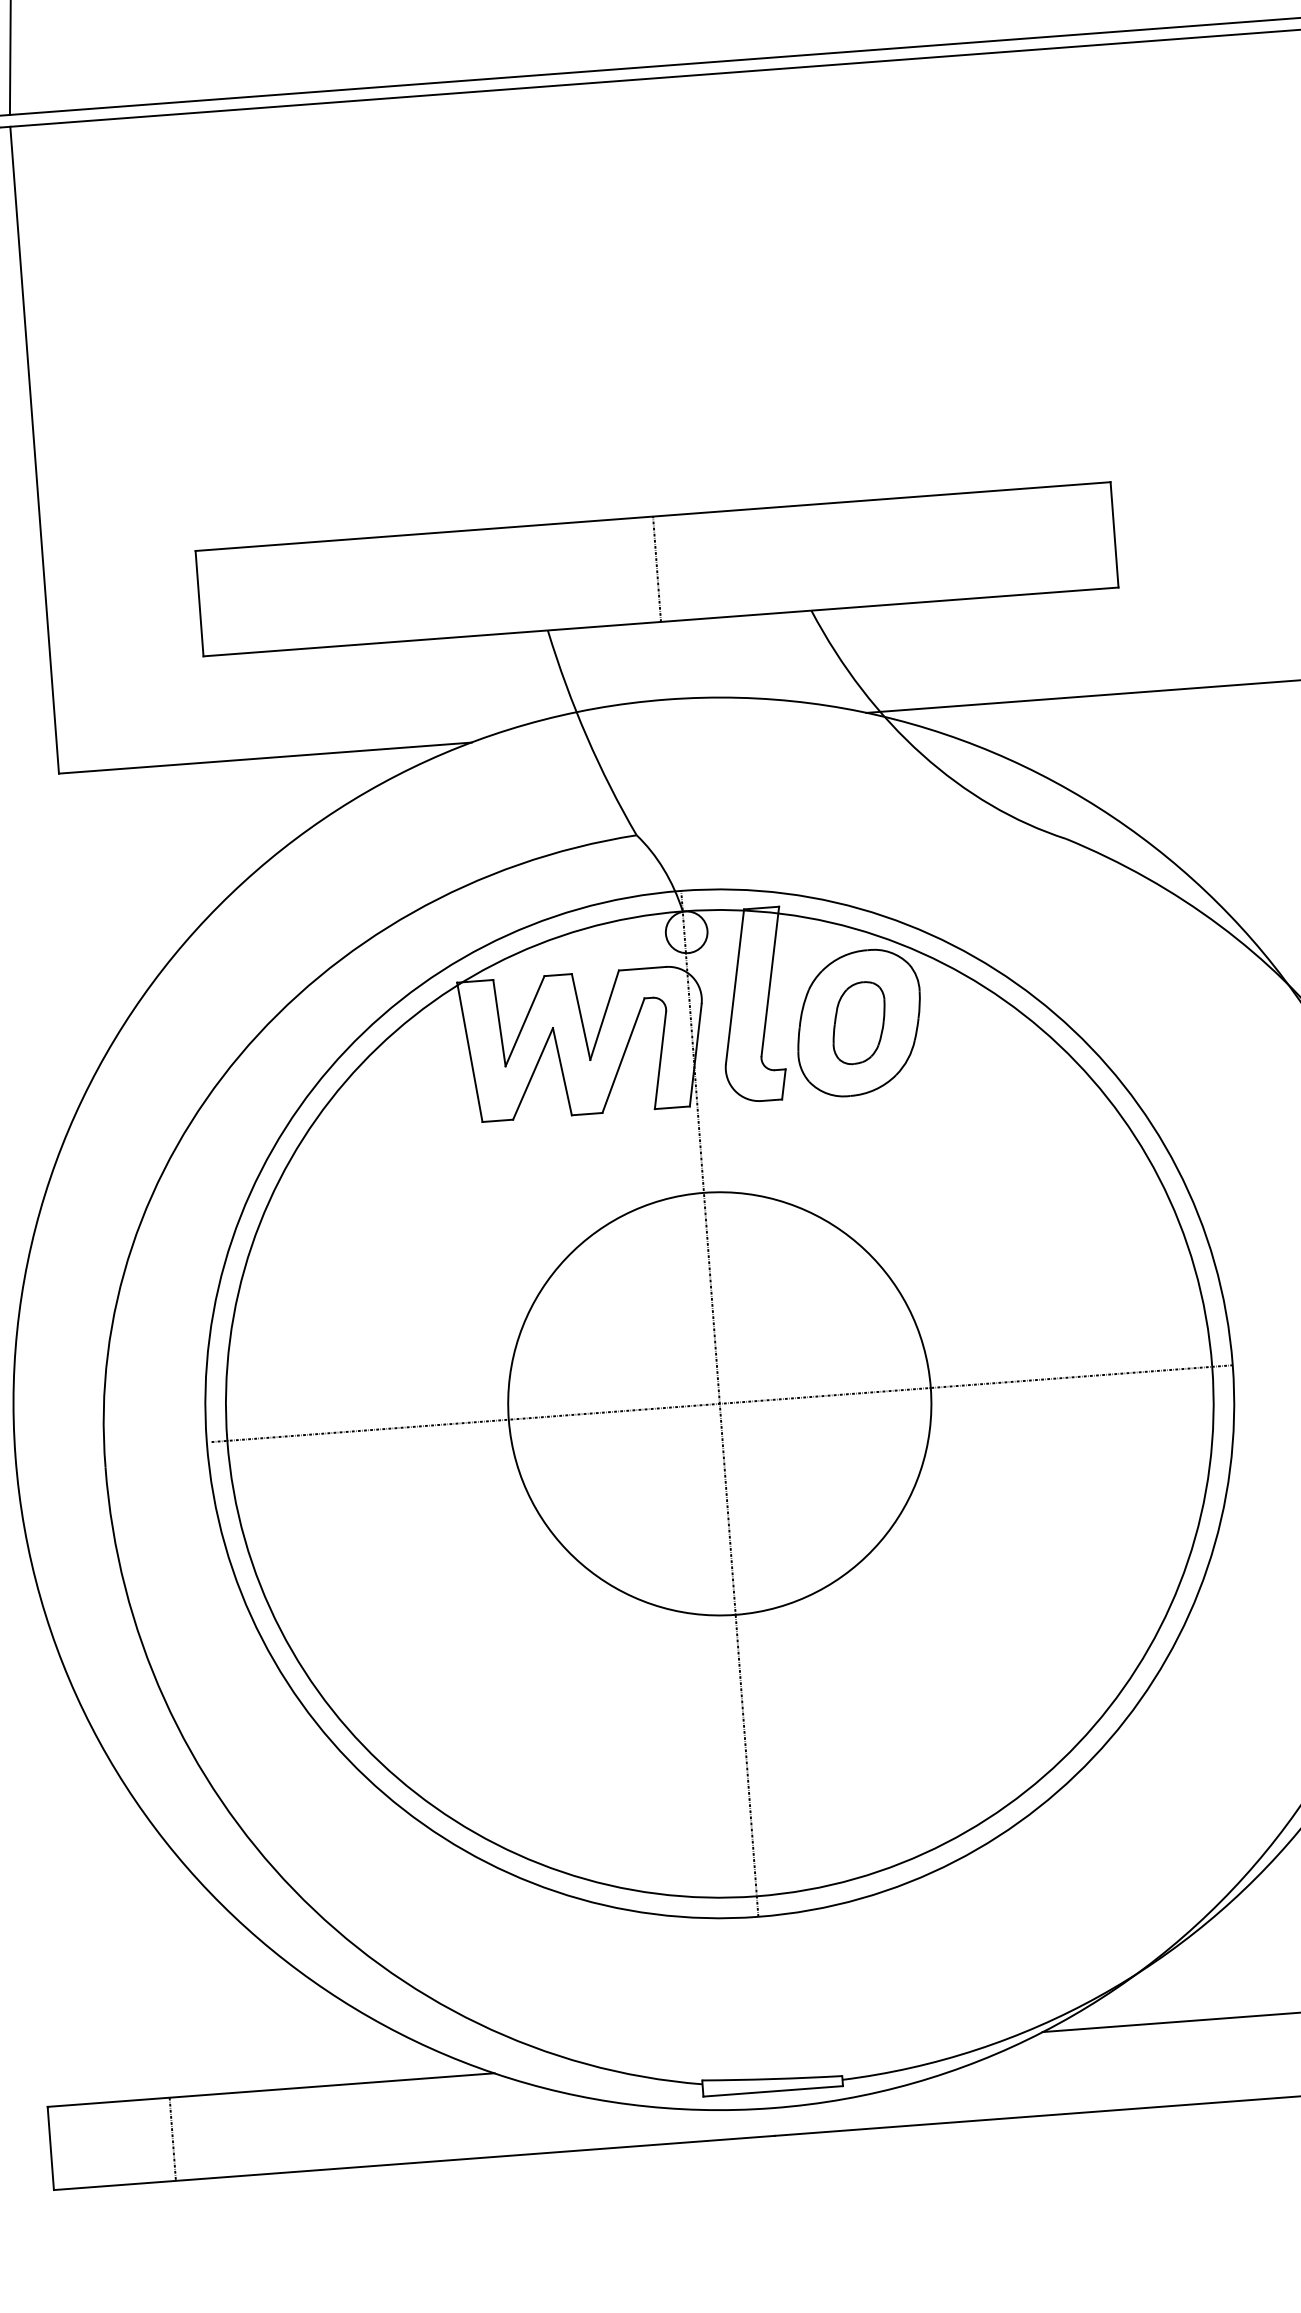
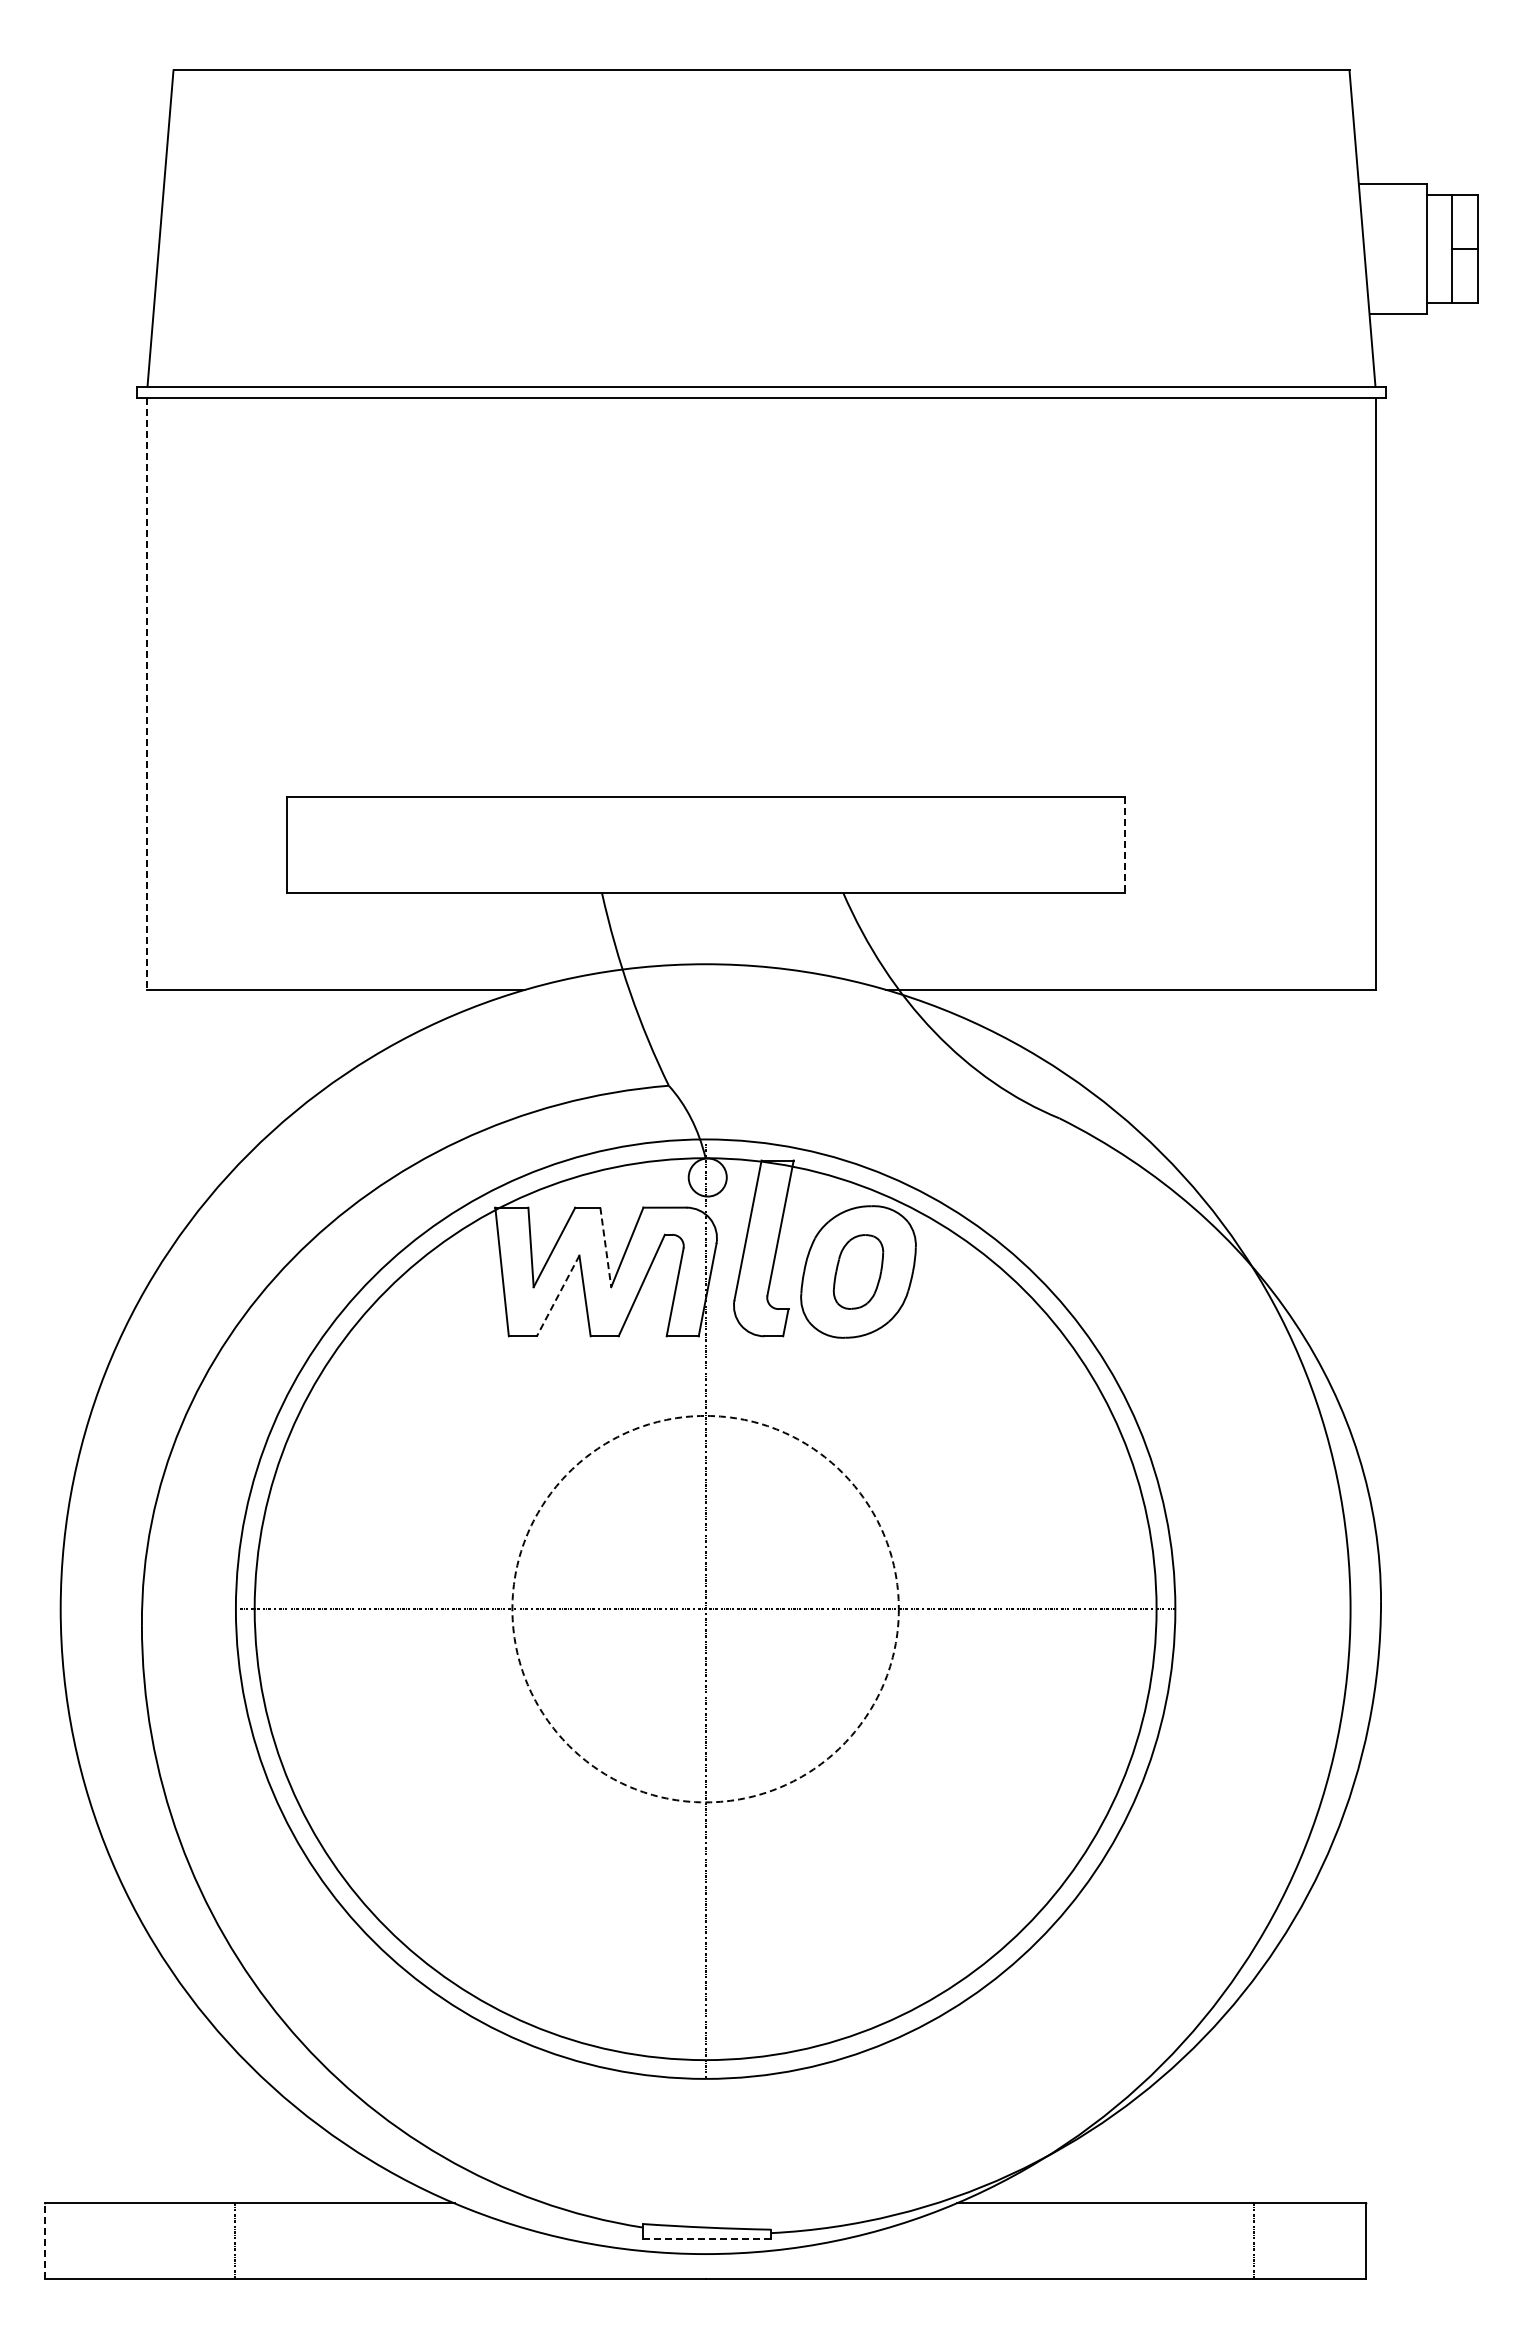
line: (35, 450) -> (147, 694), solid -> dashed
line: (1114, 535) -> (1124, 845), solid -> dashed
line: (656, 568) -> (705, 844), removed
line: (580, 1017) -> (605, 1247), solid -> dashed
line: (533, 1073) -> (558, 1295), solid -> dashed
circle: (719, 1403) -> (705, 1608), solid -> dashed
line: (773, 2090) -> (707, 2238), solid -> dashed
line: (173, 2139) -> (235, 2241), moved
line: (50, 2147) -> (45, 2240), solid -> dashed

